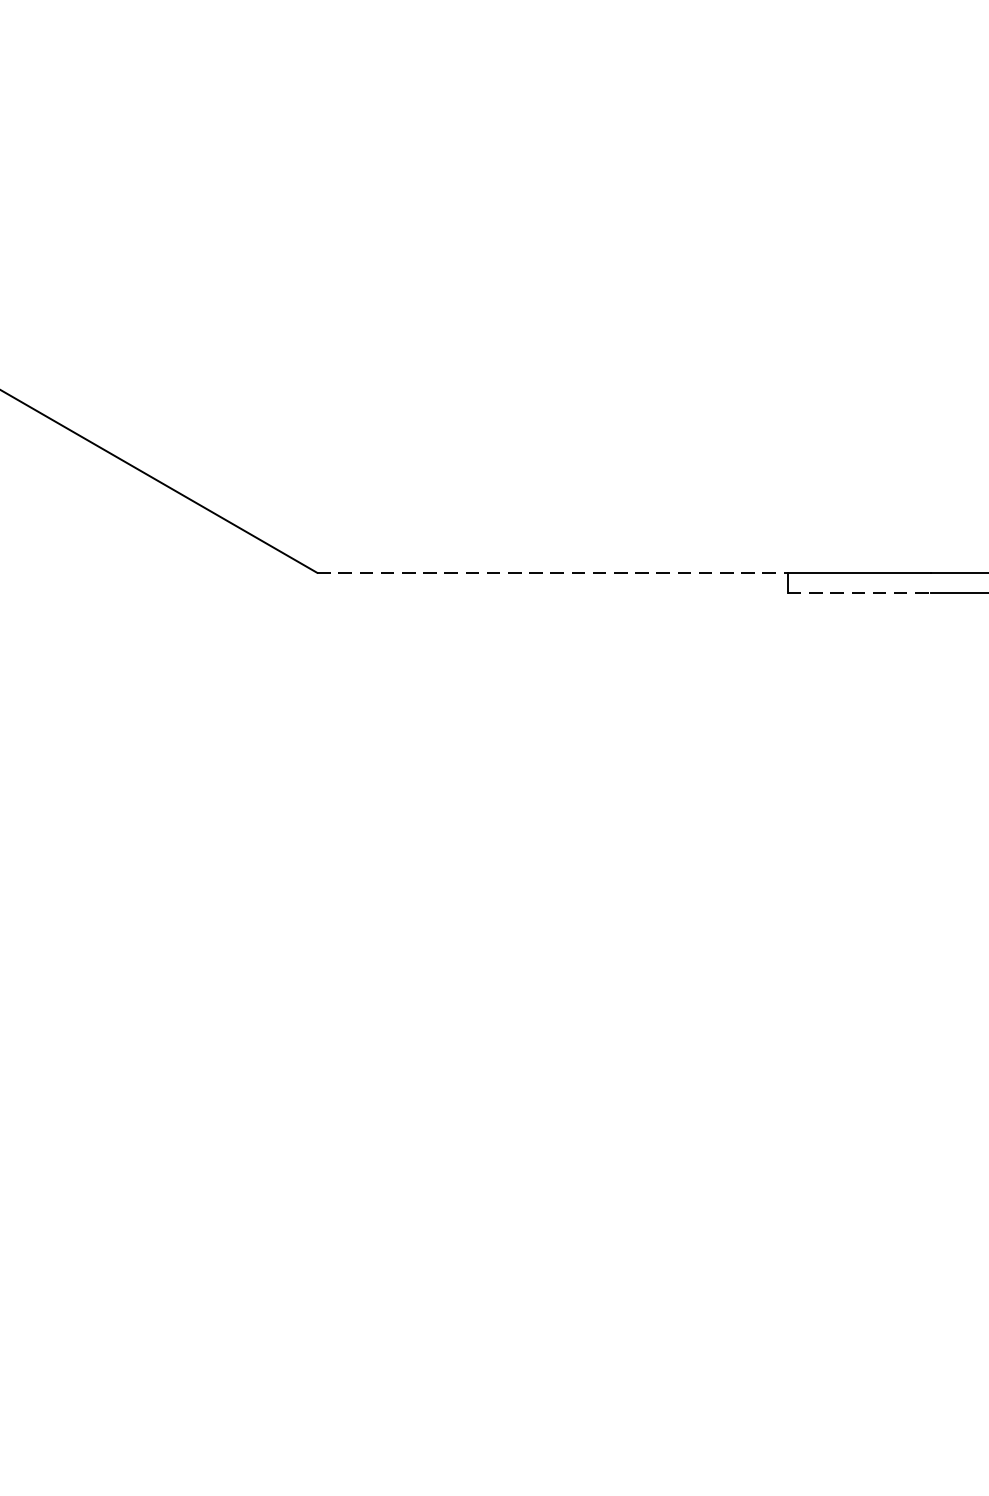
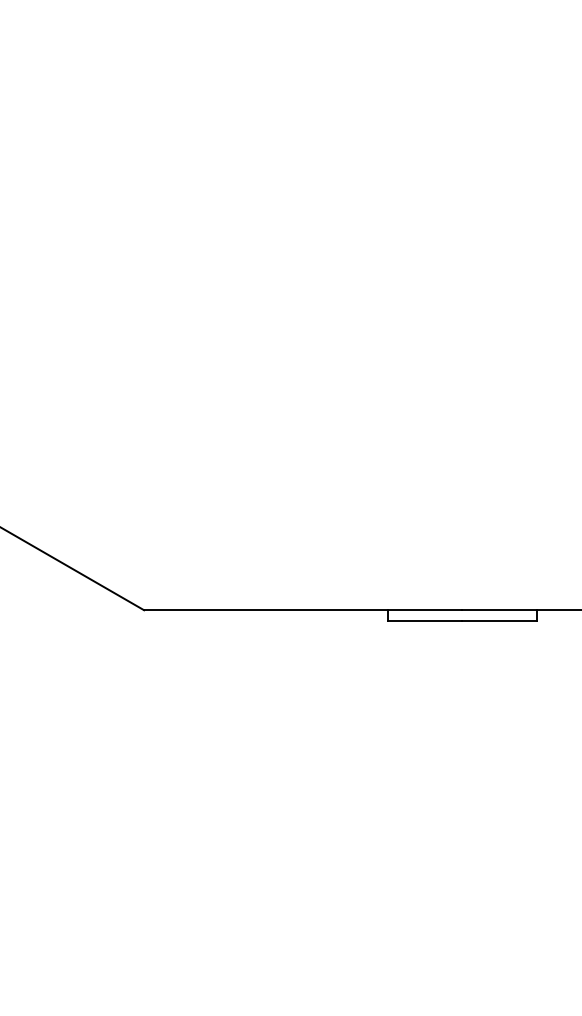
line: (553, 573) -> (266, 610), dashed -> solid
line: (859, 592) -> (425, 620), dashed -> solid

